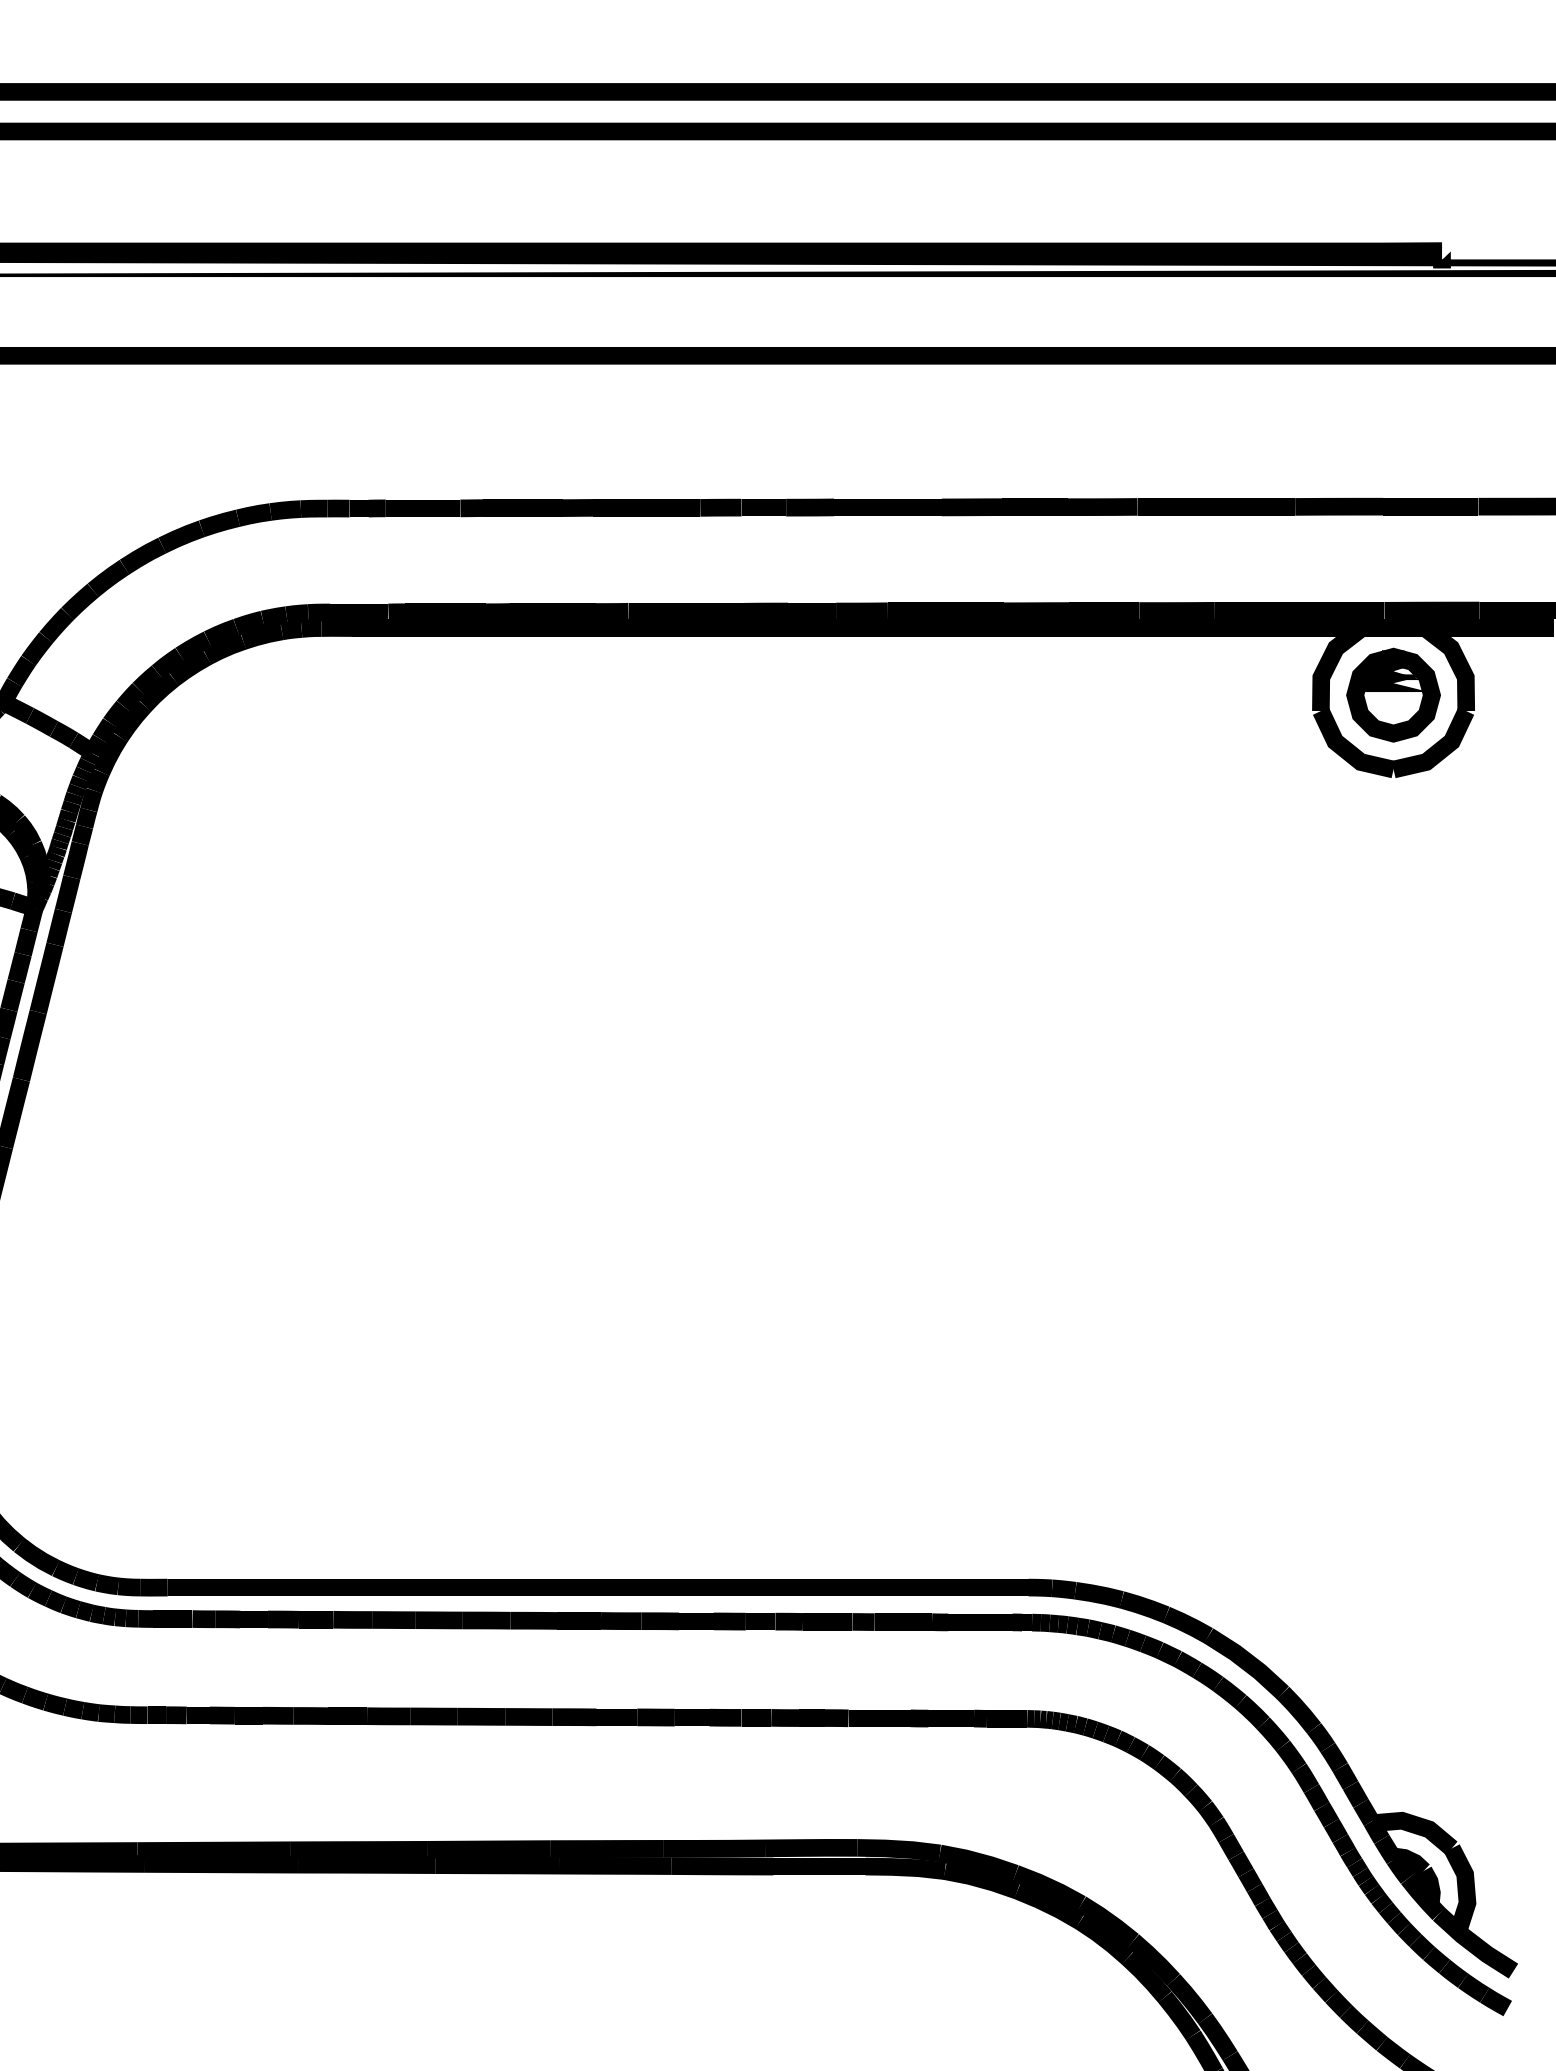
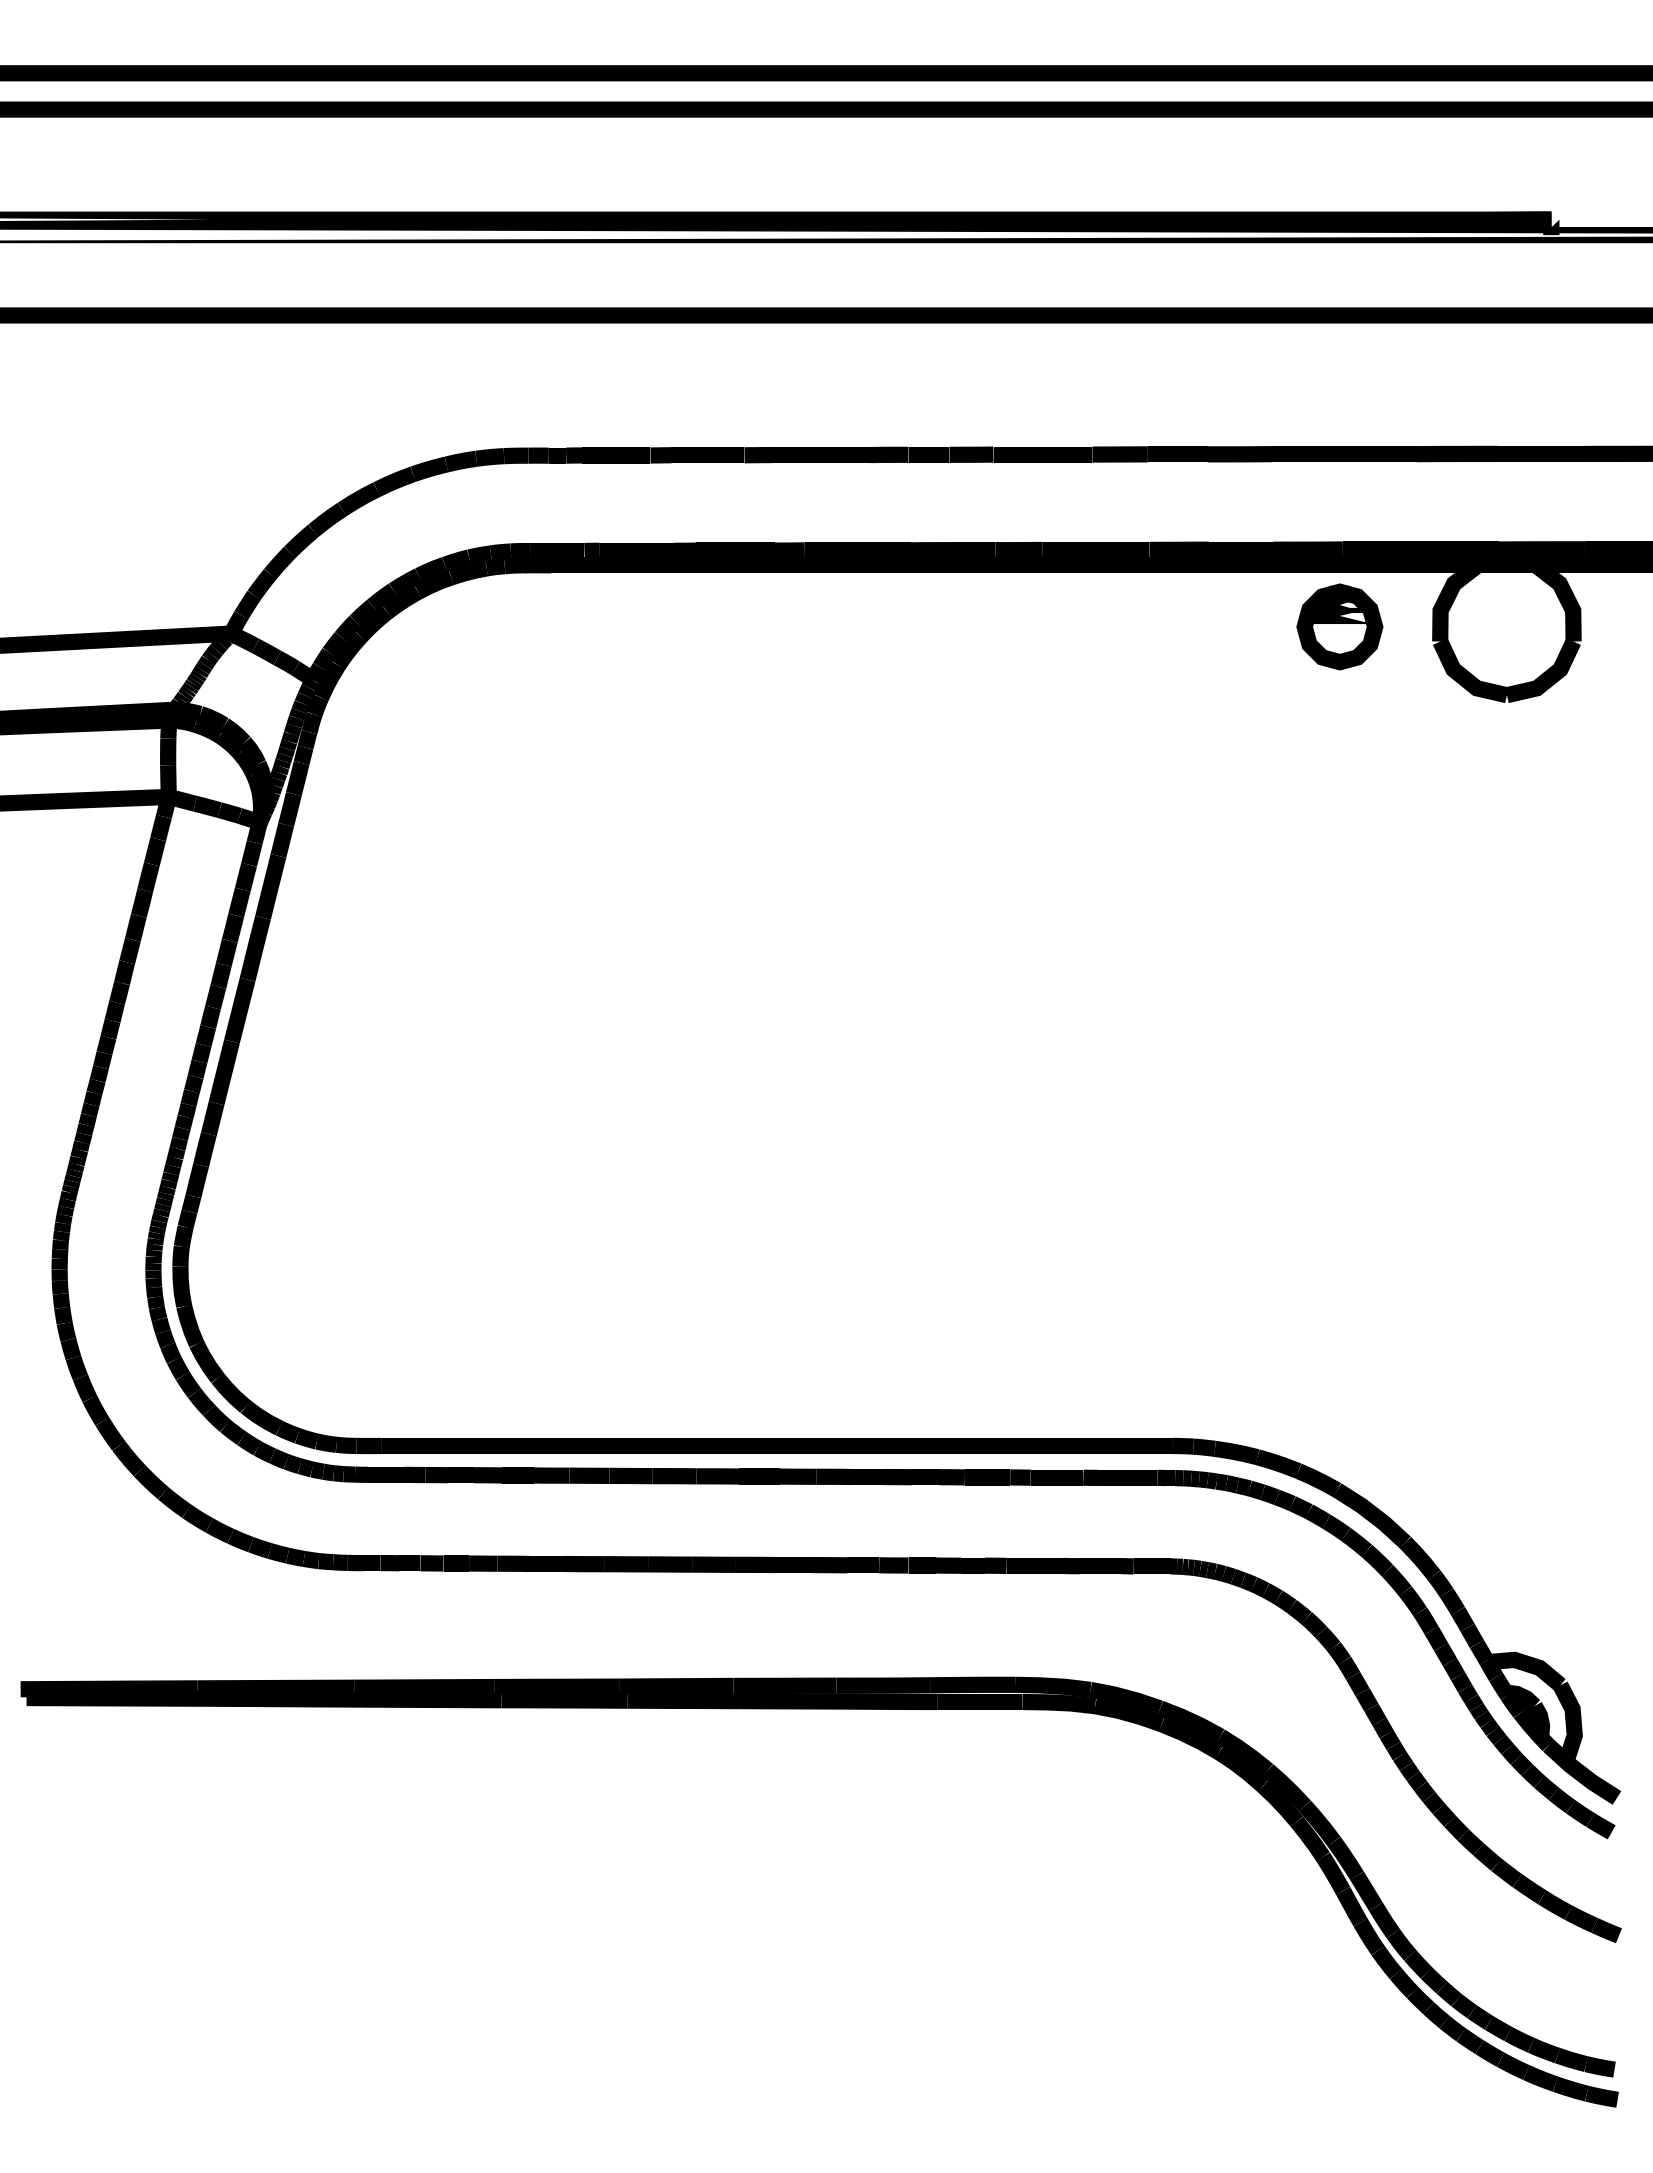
part: (1393, 694) -> (1339, 626), moved

